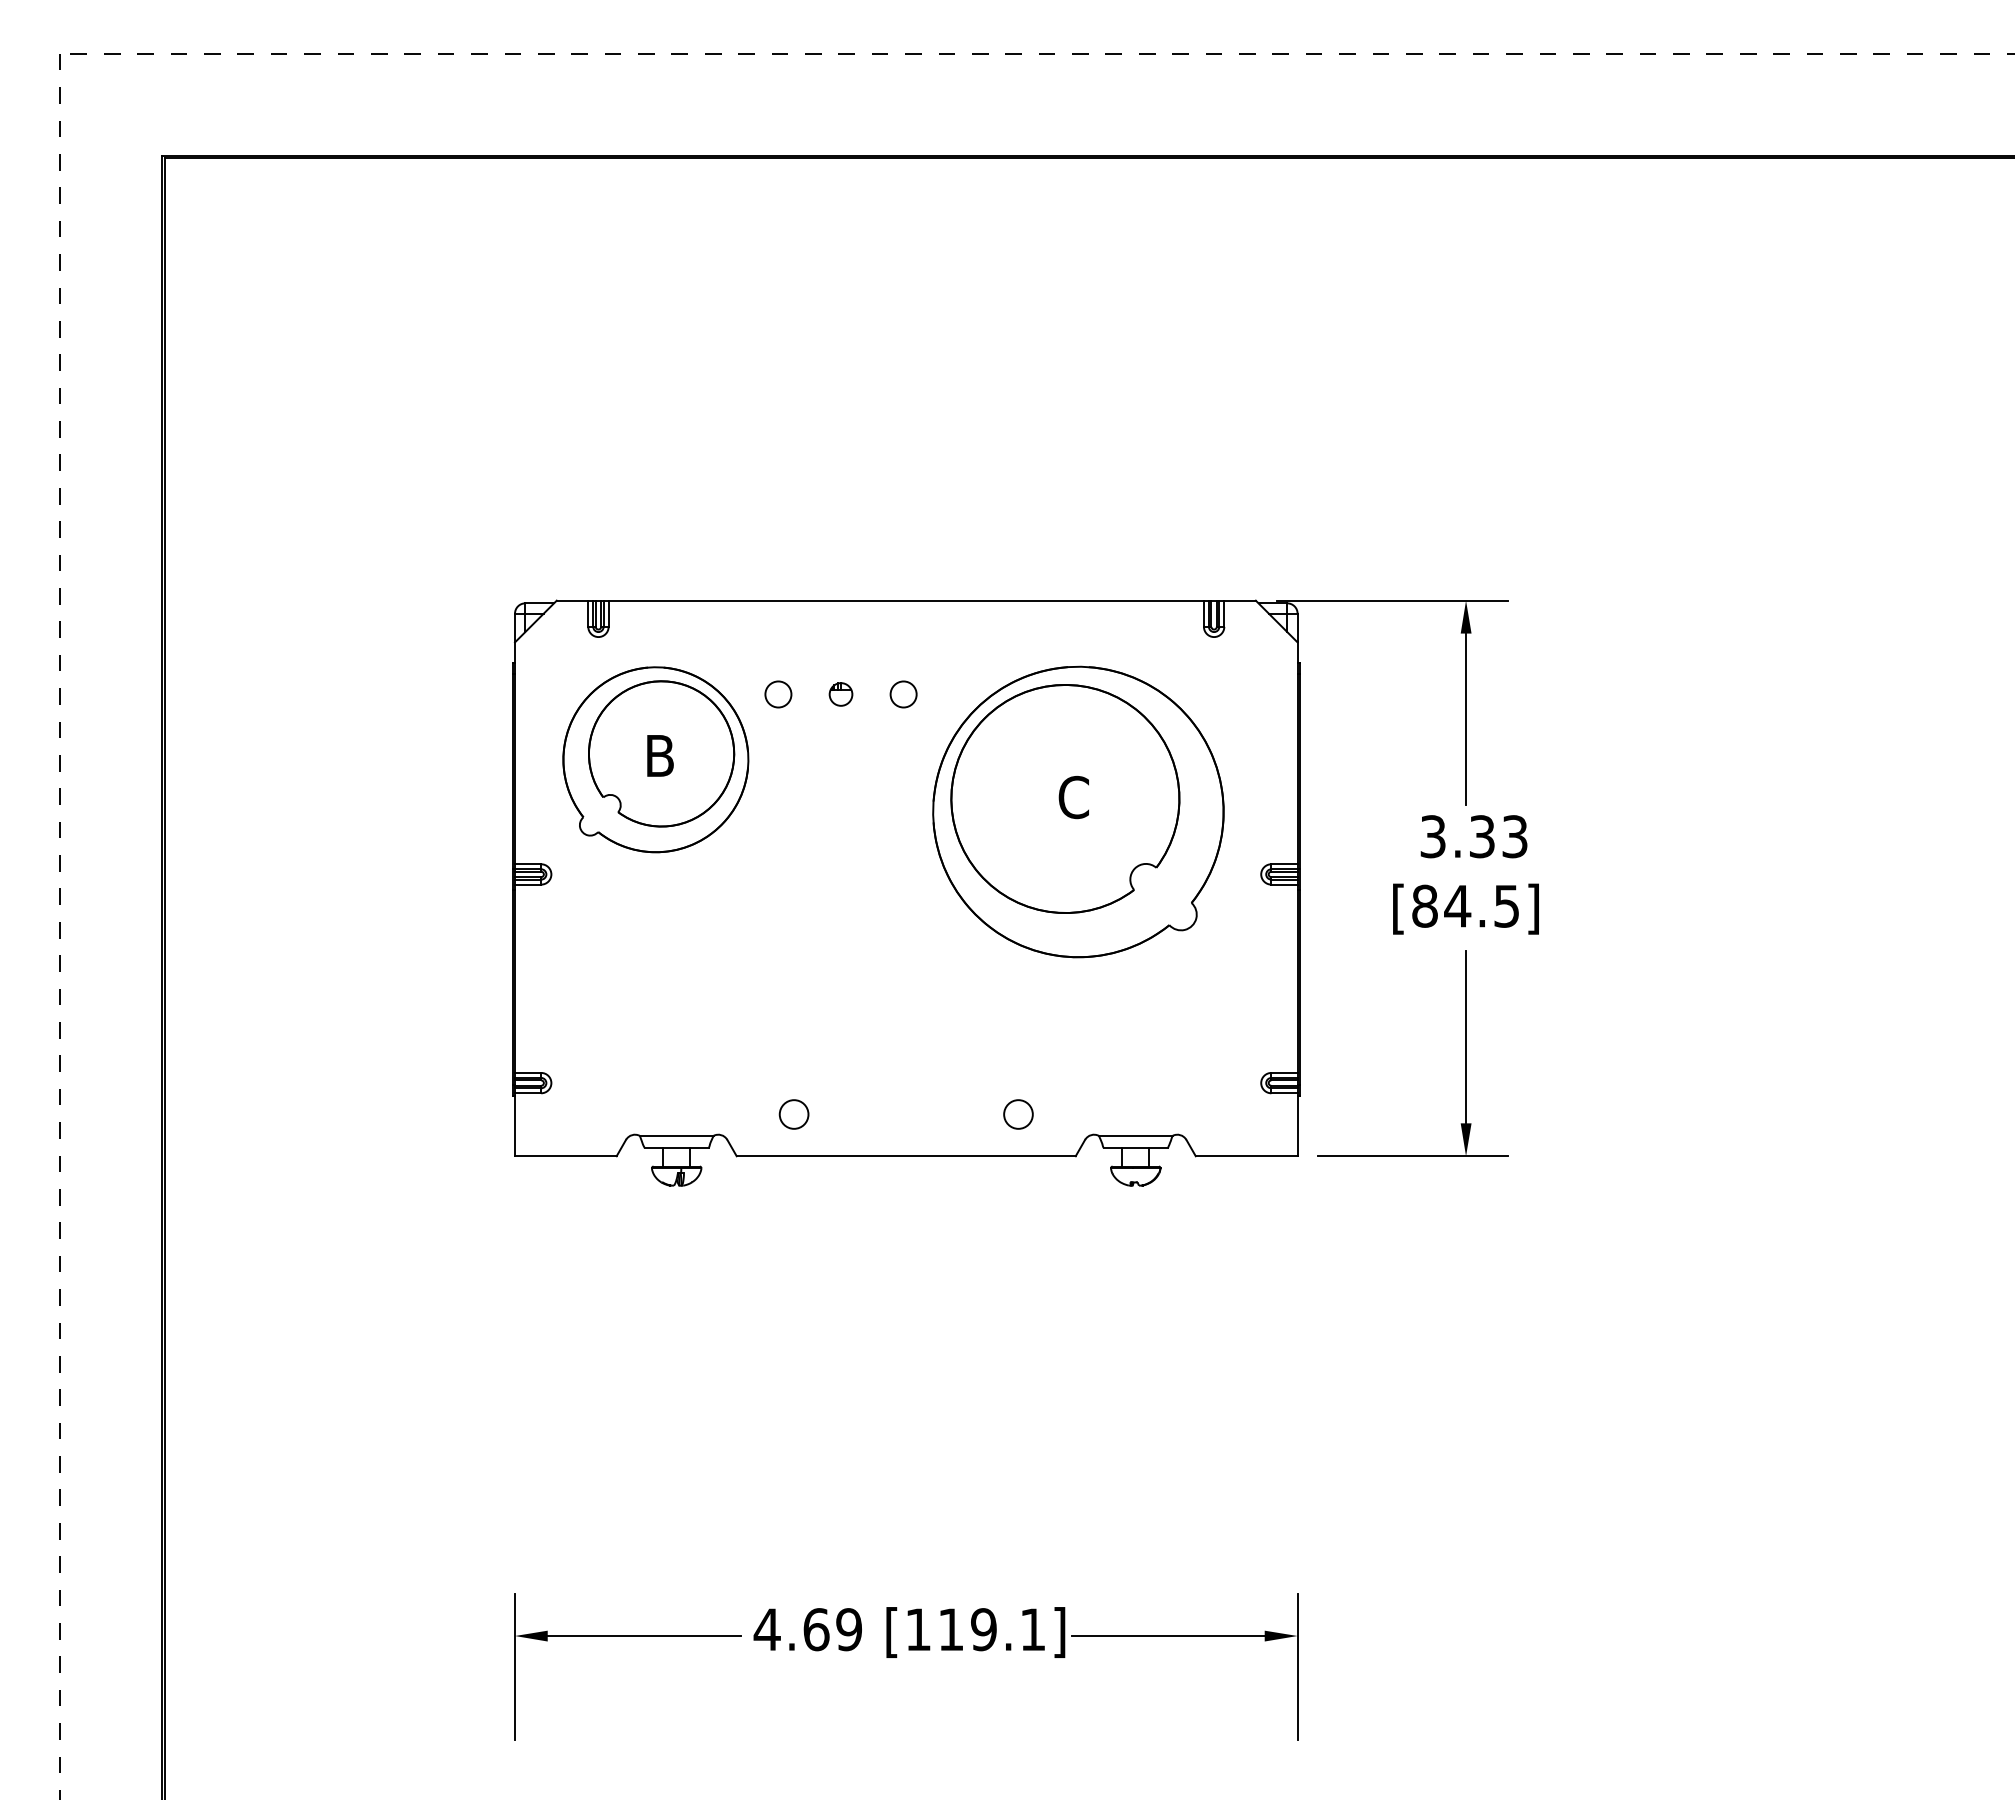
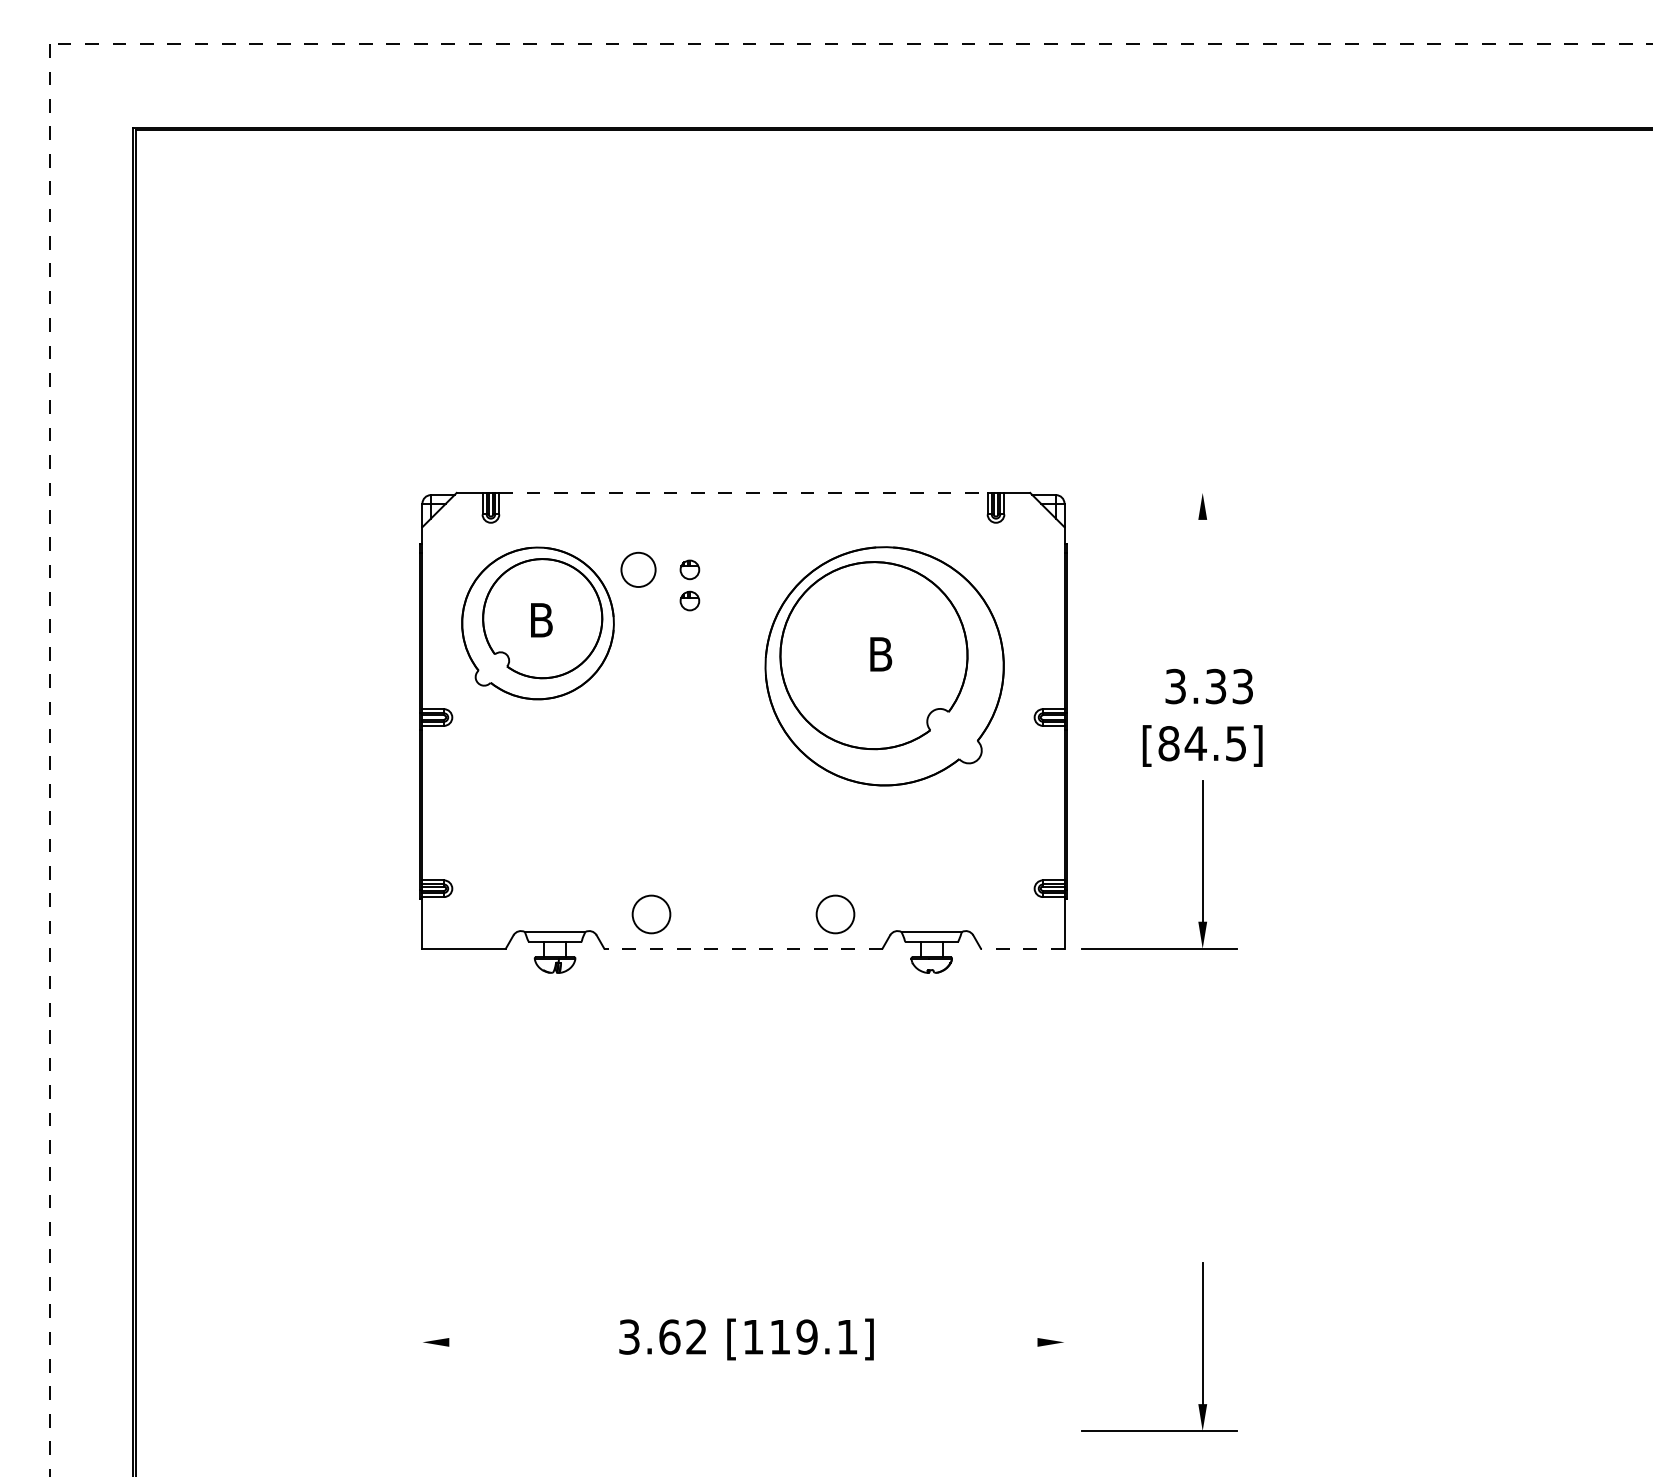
line: (906, 600) -> (743, 492), solid -> dashed
line: (1391, 600) -> (1141, 492), removed
circle: (778, 694) -> (638, 569), size x1.6
circle: (903, 694) -> (741, 569), removed
line: (1466, 719) -> (1203, 590), removed
part: (840, 732) -> (689, 601), added
text: (1073, 797) -> (880, 654), C -> B
circle: (793, 1114) -> (650, 914), size x1.6
circle: (1018, 1114) -> (835, 914), size x1.6
line: (906, 1156) -> (743, 948), solid -> dashed
line: (1246, 1156) -> (1022, 948), solid -> dashed
text: (807, 1629) -> (662, 1336), 4.69 -> 3.62
line: (643, 1636) -> (527, 1342), removed
line: (1167, 1636) -> (957, 1342), removed
part: (1465, 1641) -> (1202, 1346), added
line: (515, 1667) -> (422, 1368), removed
line: (1297, 1667) -> (1064, 1368), removed

